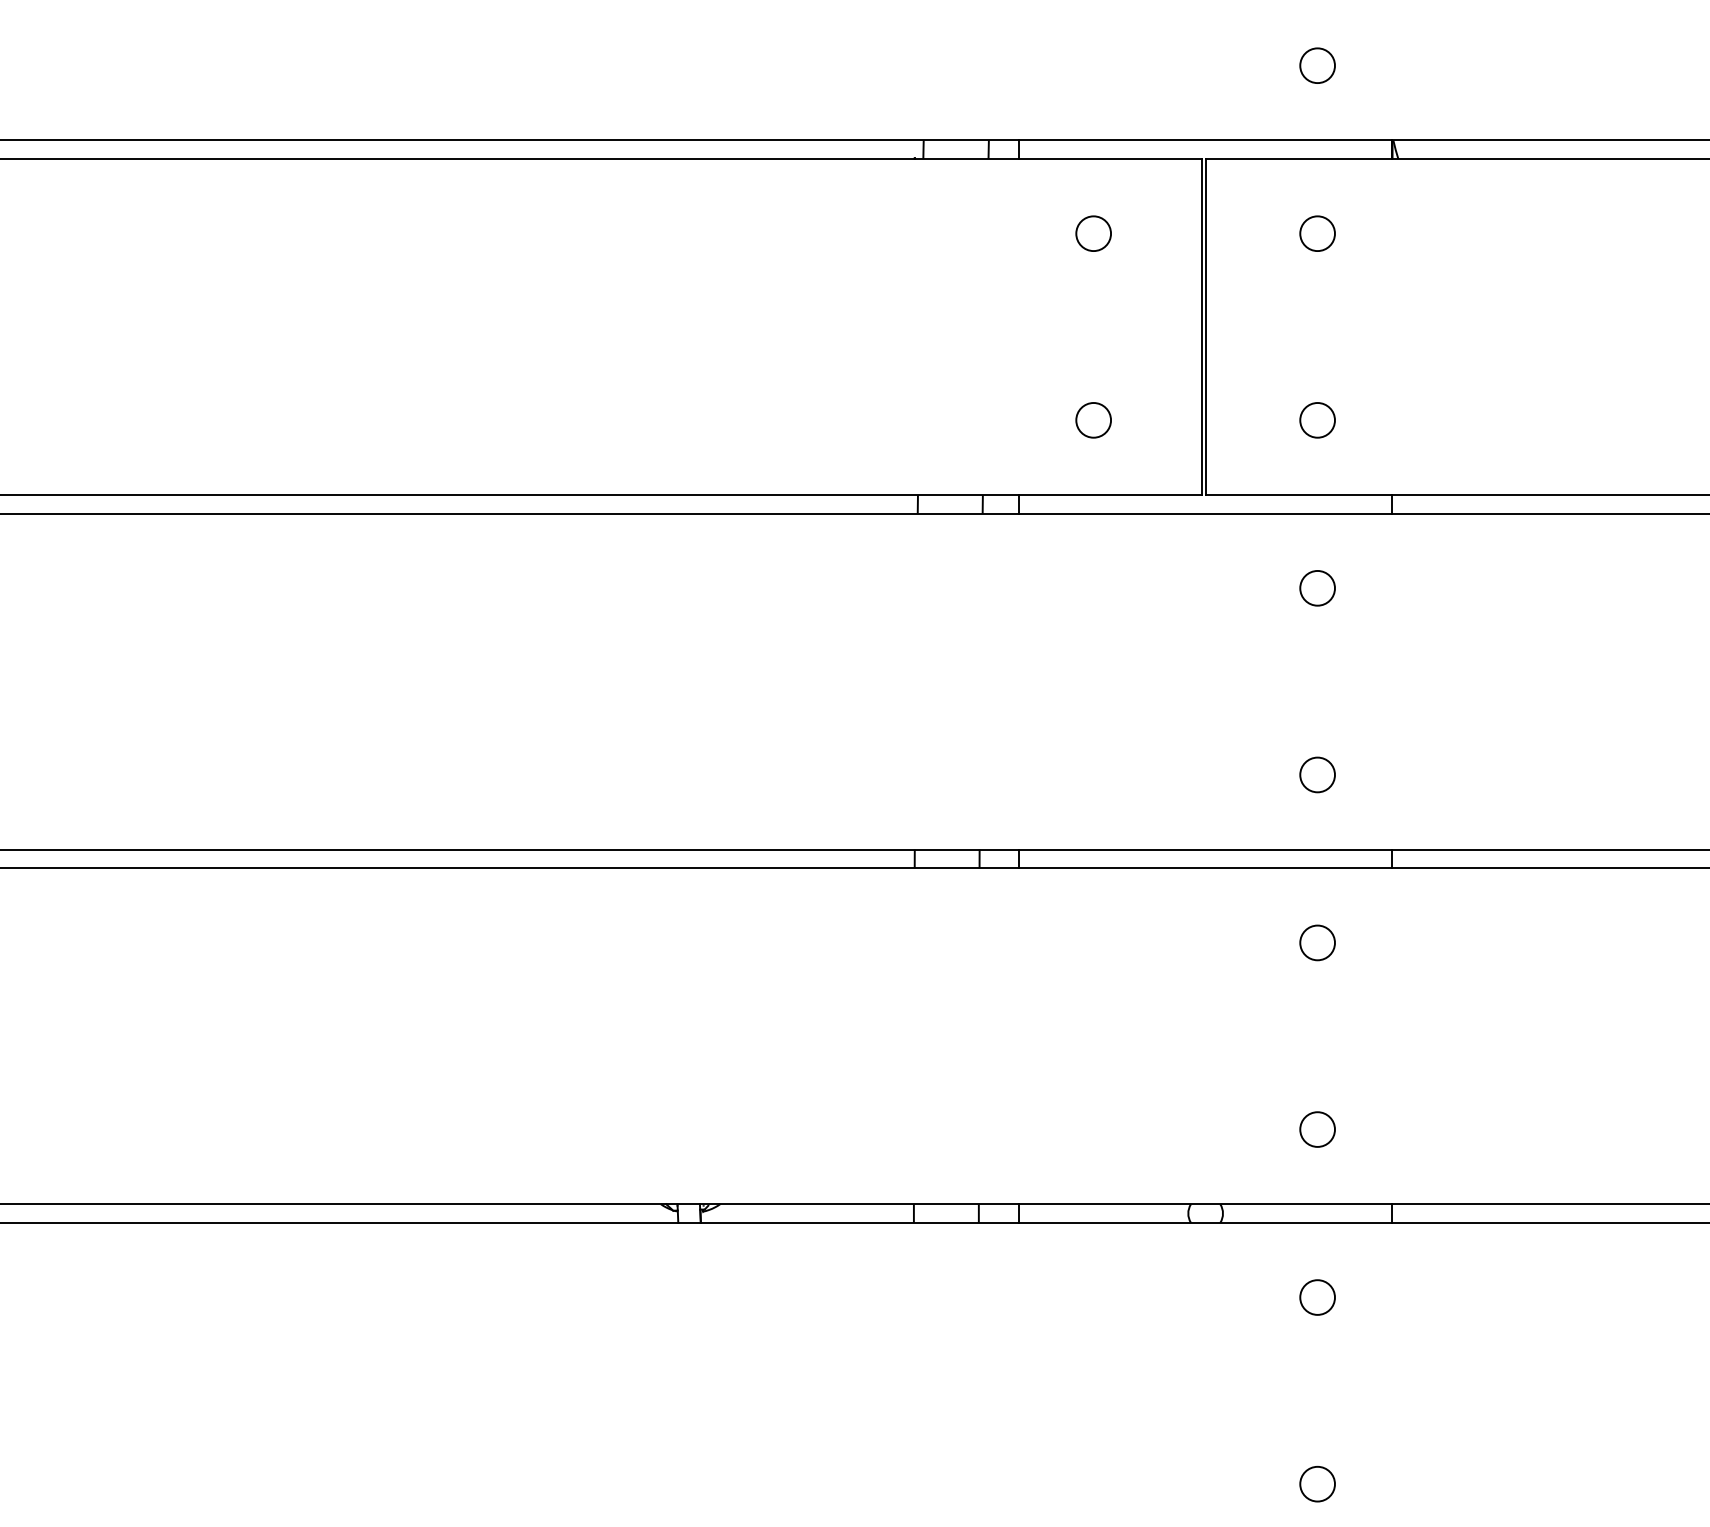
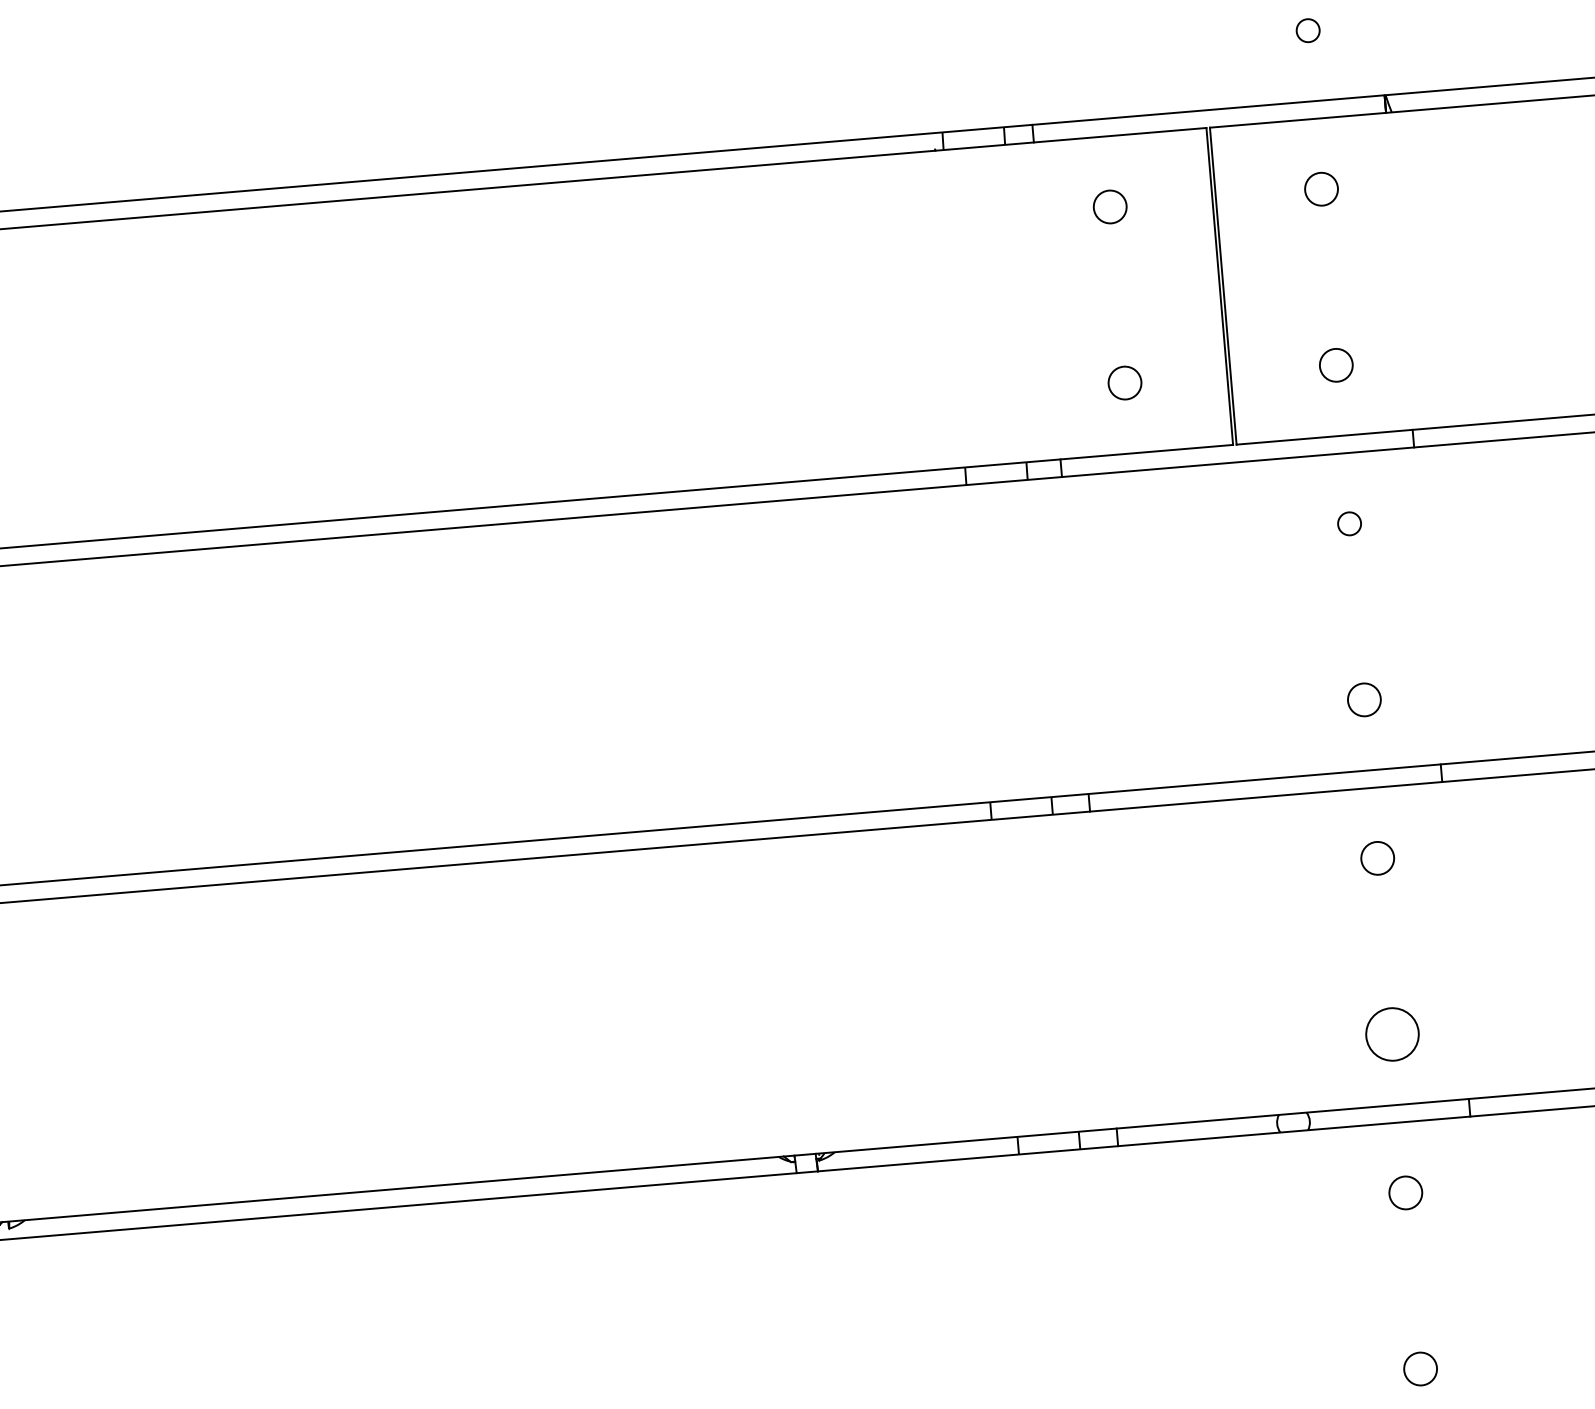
circle: (1317, 65) -> (1308, 30), size x0.7
circle: (1317, 588) -> (1349, 523), size x0.7
circle: (1317, 1129) -> (1392, 1034), size x1.6

